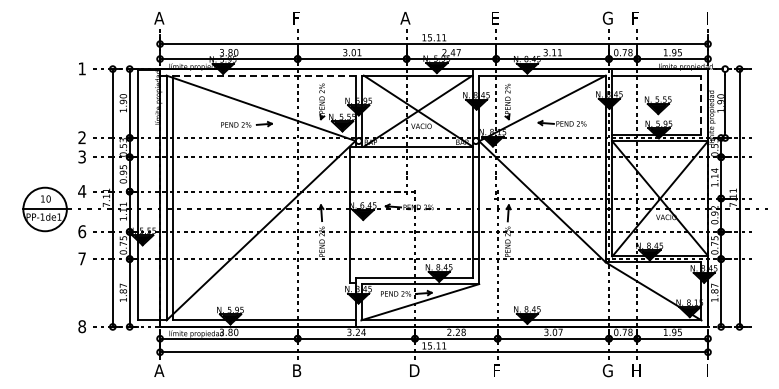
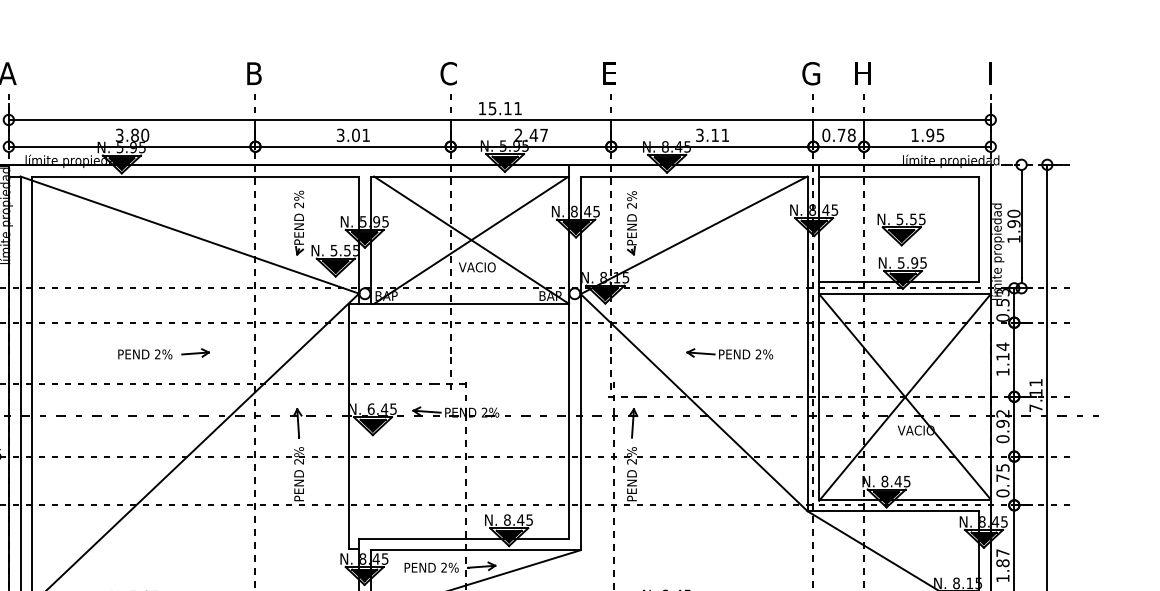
text: (405, 17) -> (448, 72), A -> C
text: (297, 18) -> (255, 74), F -> B
text: (637, 18) -> (864, 74), F -> H
line: (263, 75) -> (194, 176), dashed -> solid
line: (701, 105) -> (979, 230), dashed -> solid
part: (561, 123) -> (728, 353), moved
part: (246, 124) -> (163, 353), moved

